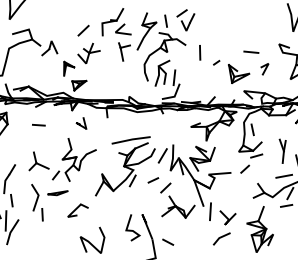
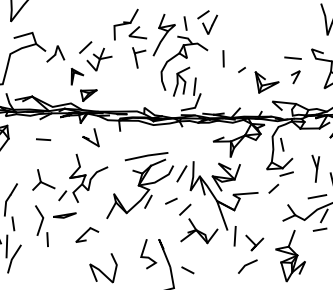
line: (83, 30) -> (85, 47), moved
line: (251, 51) -> (293, 57), moved
part: (81, 123) -> (91, 137), size x1.43

